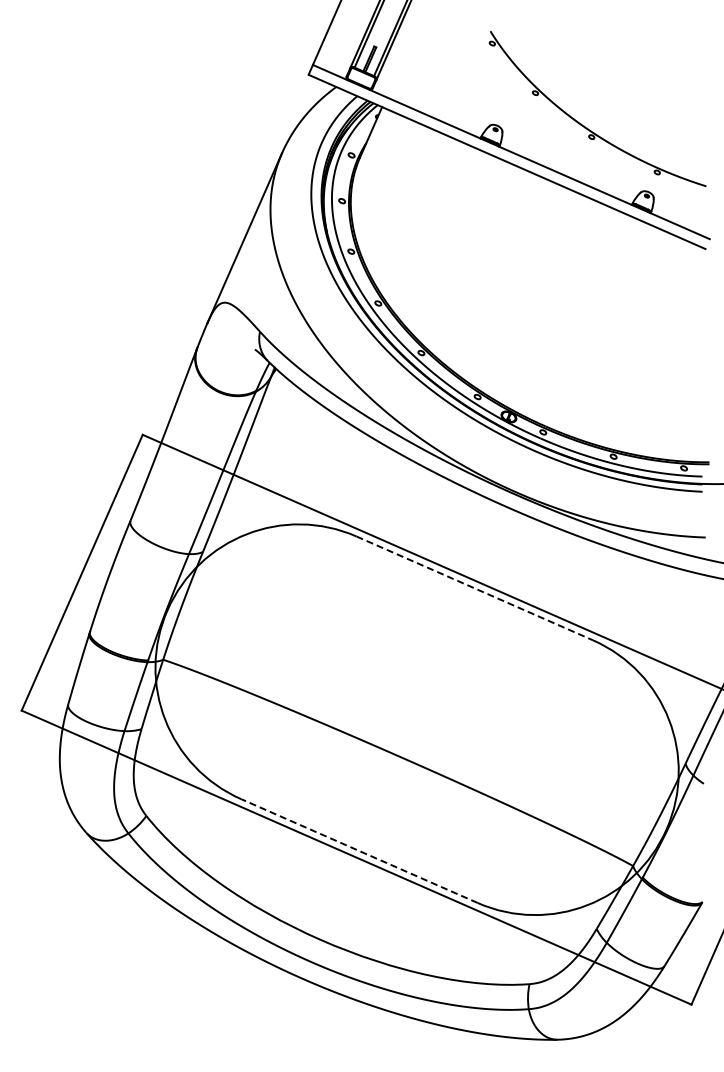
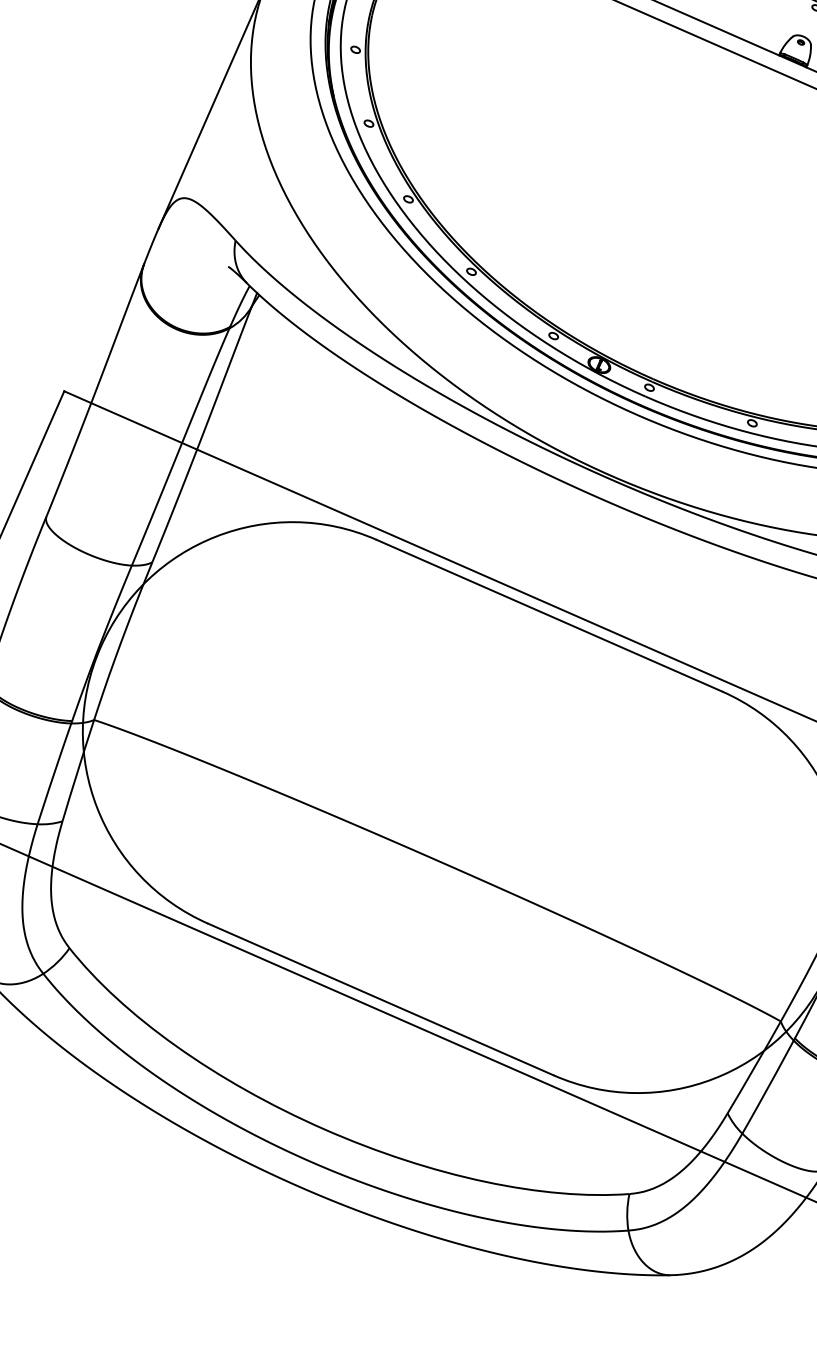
line: (475, 588) -> (550, 615), dashed -> solid
line: (359, 850) -> (380, 998), dashed -> solid

